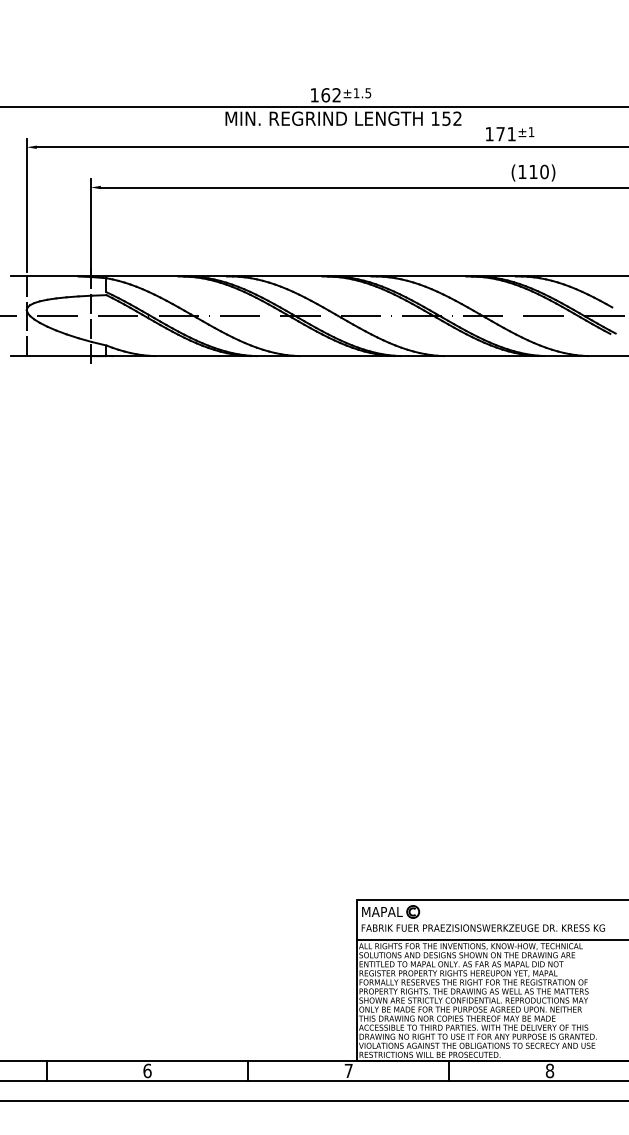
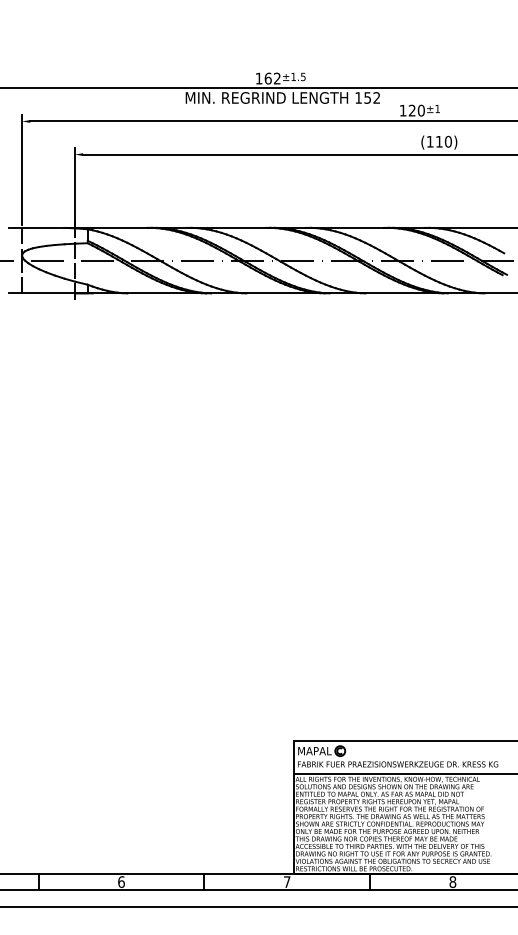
text: (505, 133) -> (416, 110), 171 -> 120

